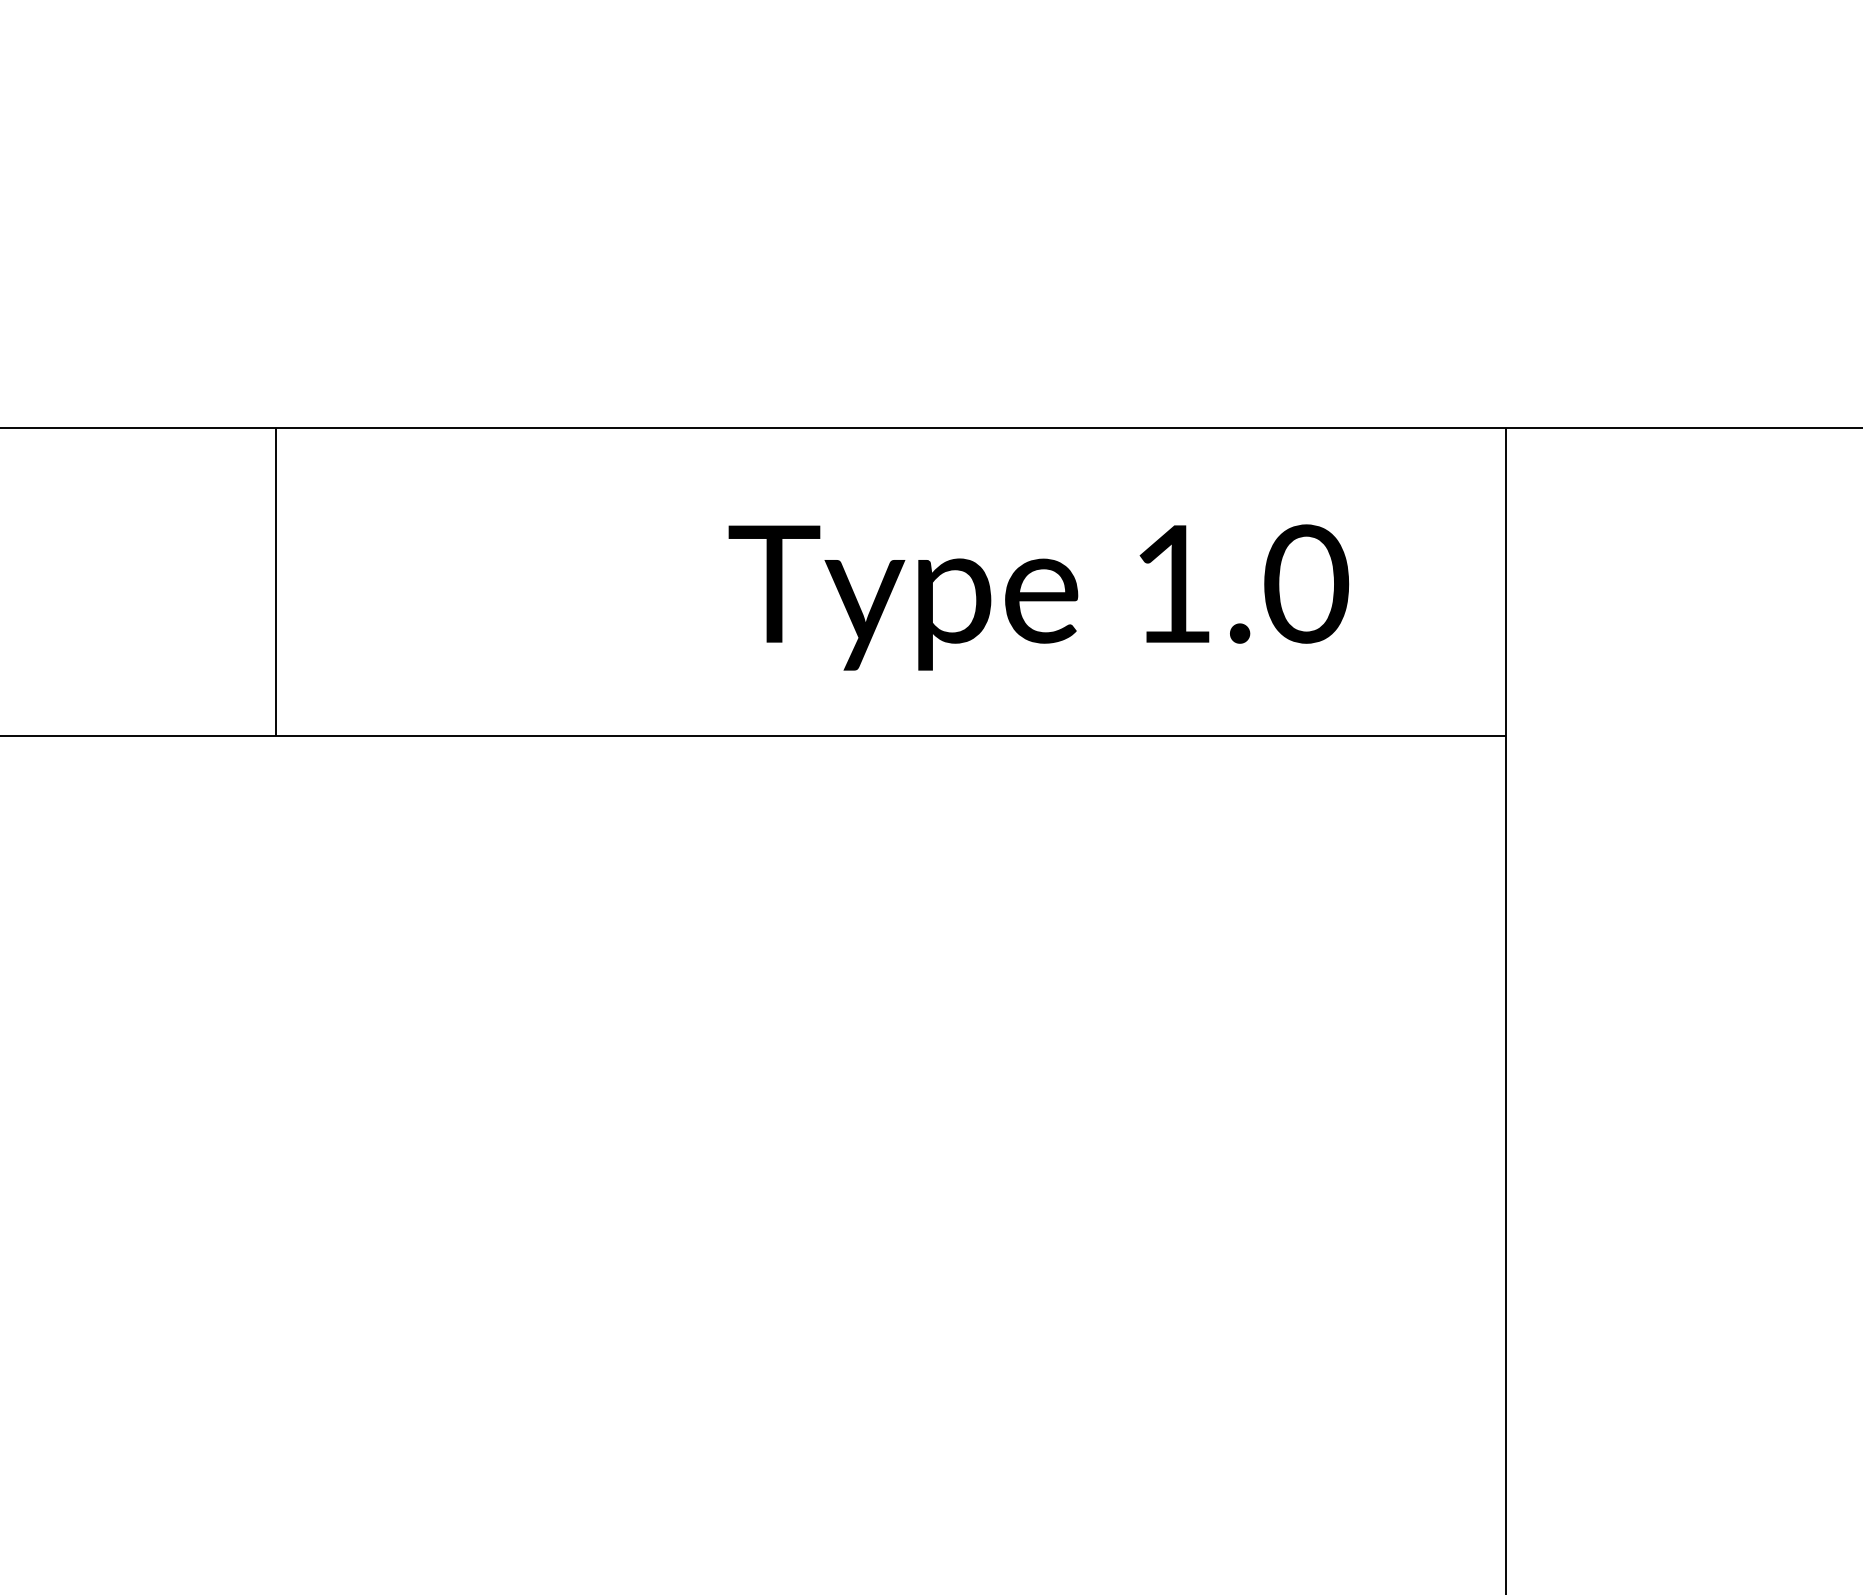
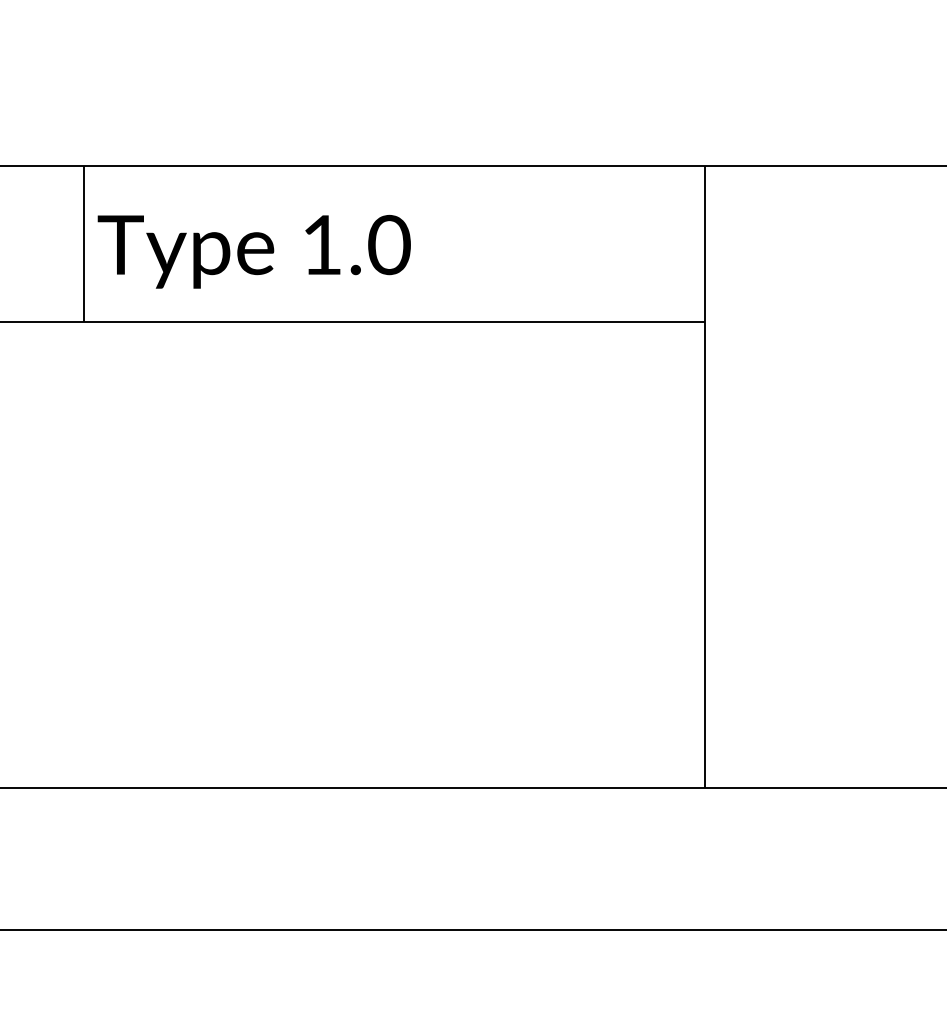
text: (1037, 596) -> (253, 251), moved

